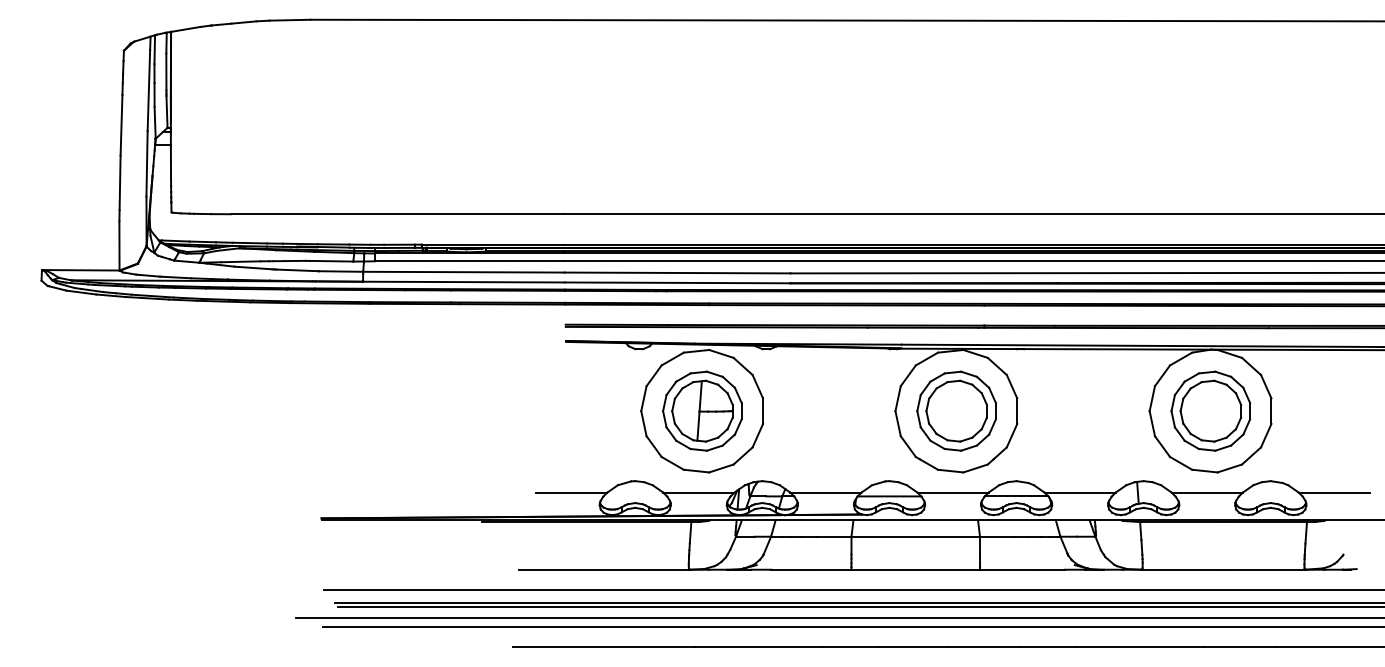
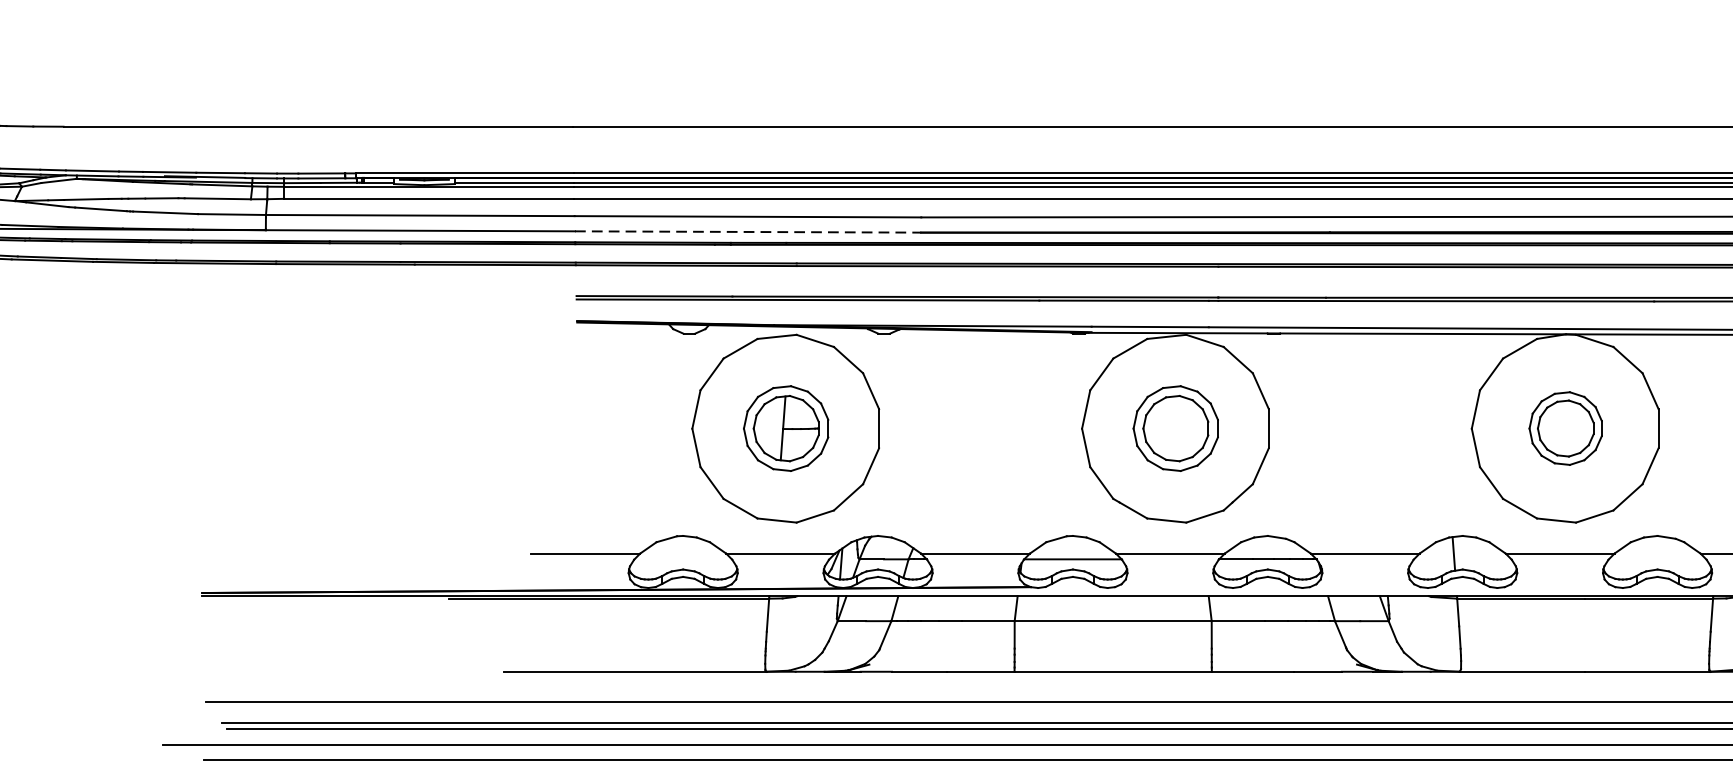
line: (677, 282) -> (747, 231), solid -> dashed
part: (702, 410) -> (786, 427), size x0.7
part: (956, 410) -> (1175, 427), size x0.7
part: (1210, 410) -> (1565, 427), size x0.6

